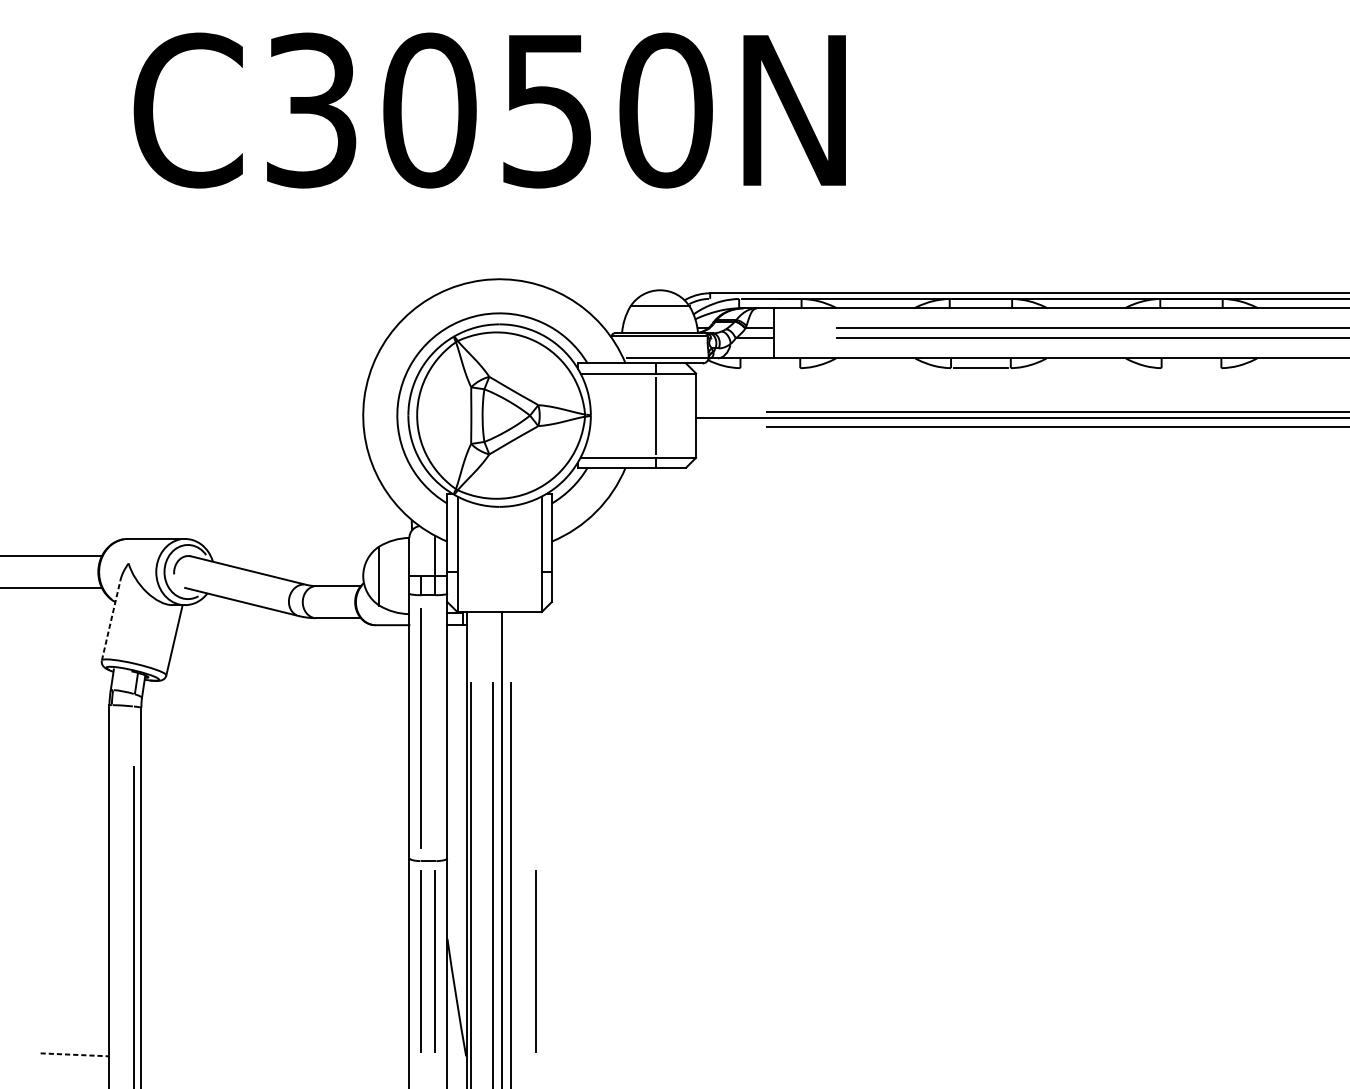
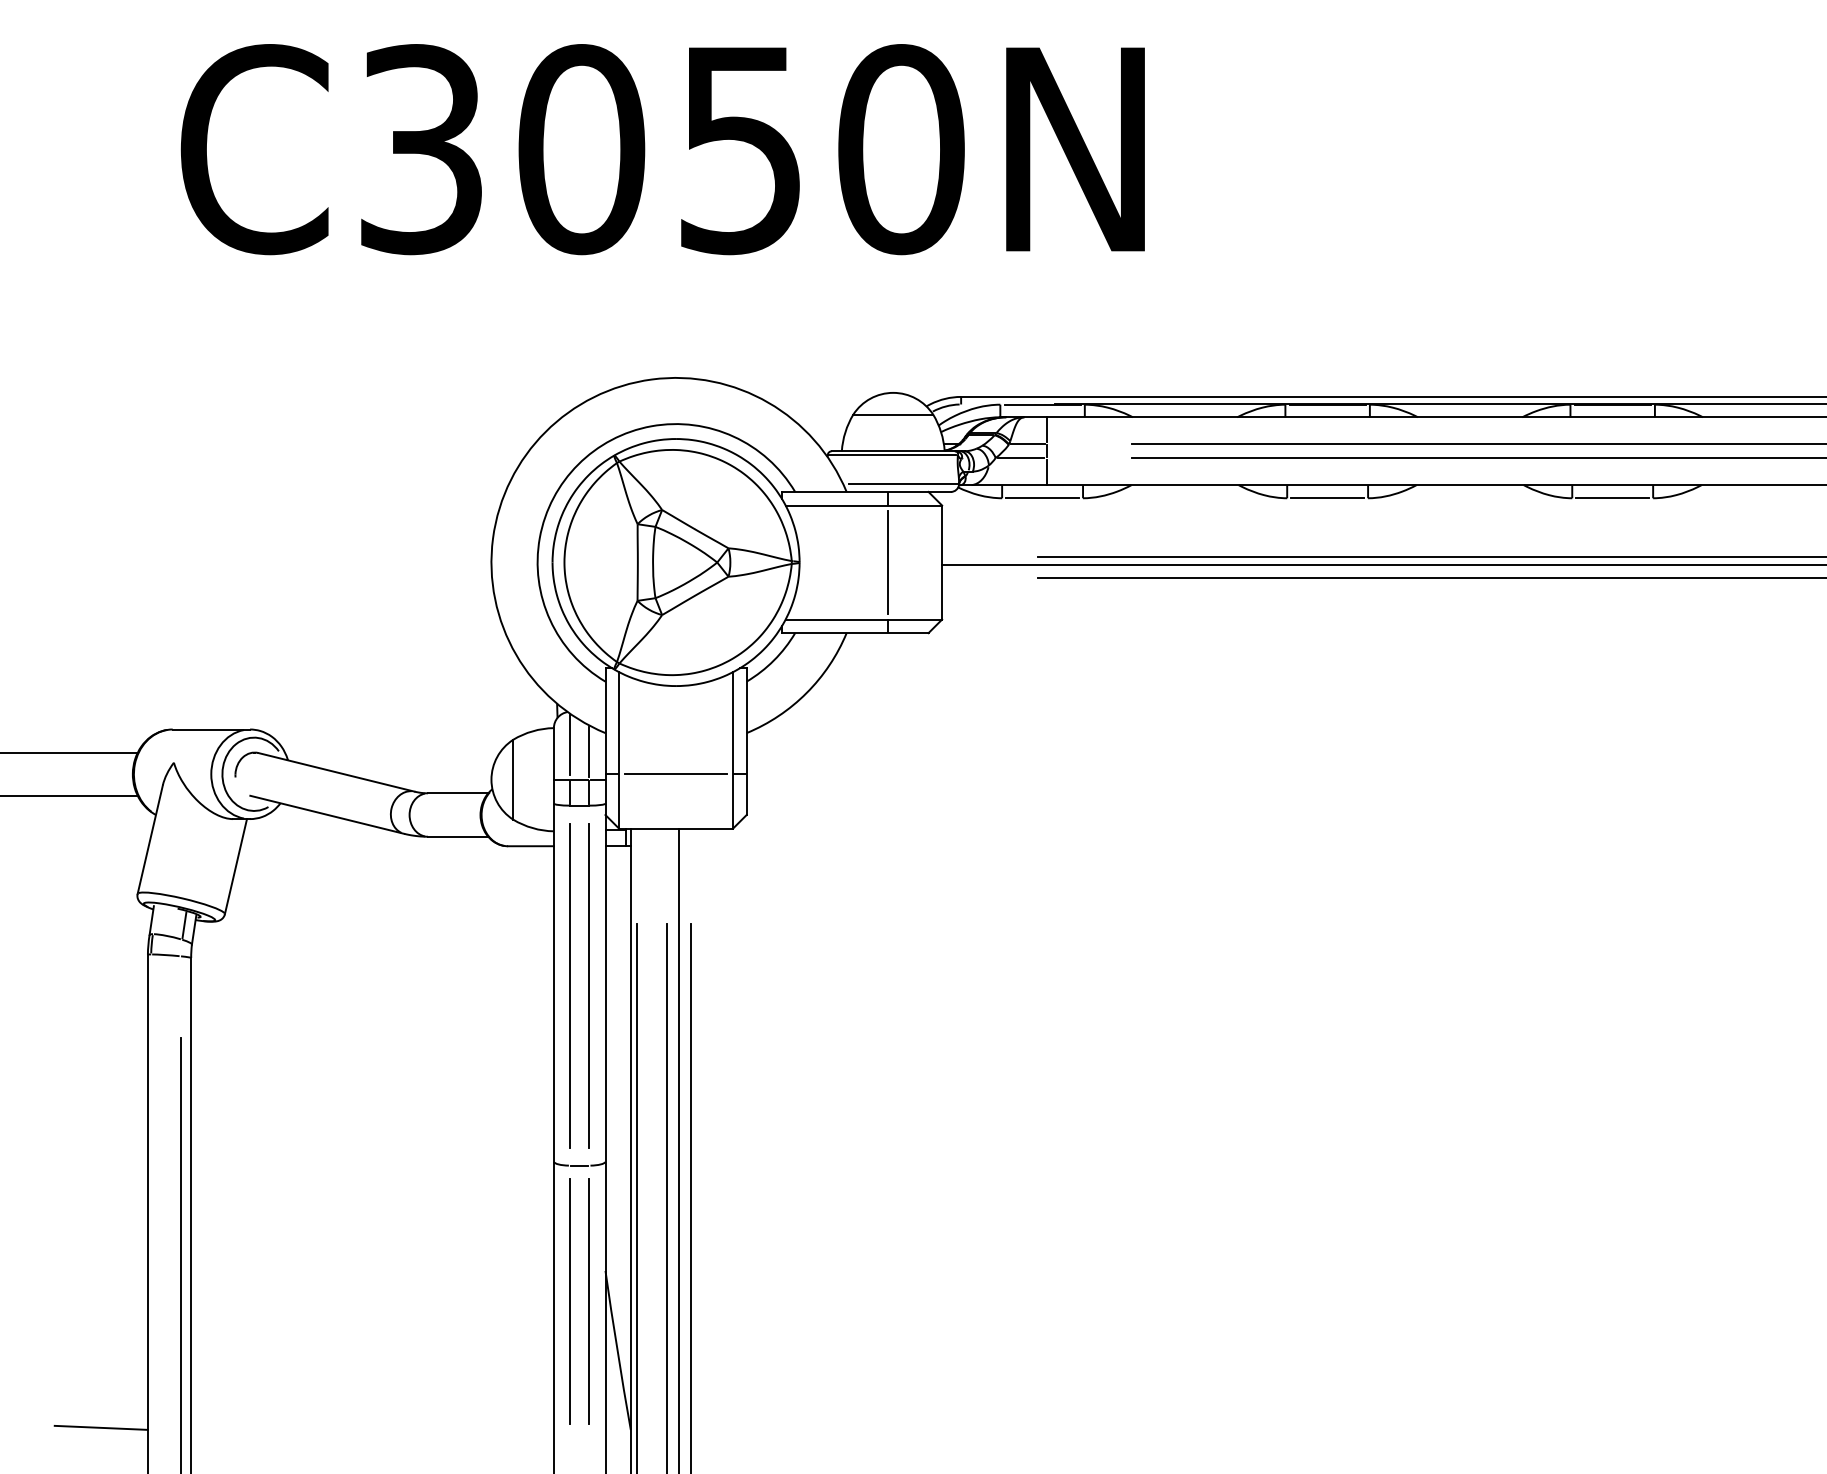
line: (770, 368) -> (1042, 498), added
line: (1191, 368) -> (1612, 498), added
line: (421, 550) -> (570, 744), added
line: (499, 572) -> (675, 774), added
line: (111, 620) -> (150, 839), dashed -> solid
line: (435, 728) -> (589, 985), added
line: (535, 961) -> (724, 1301), removed
line: (75, 1054) -> (101, 1427), dashed -> solid

